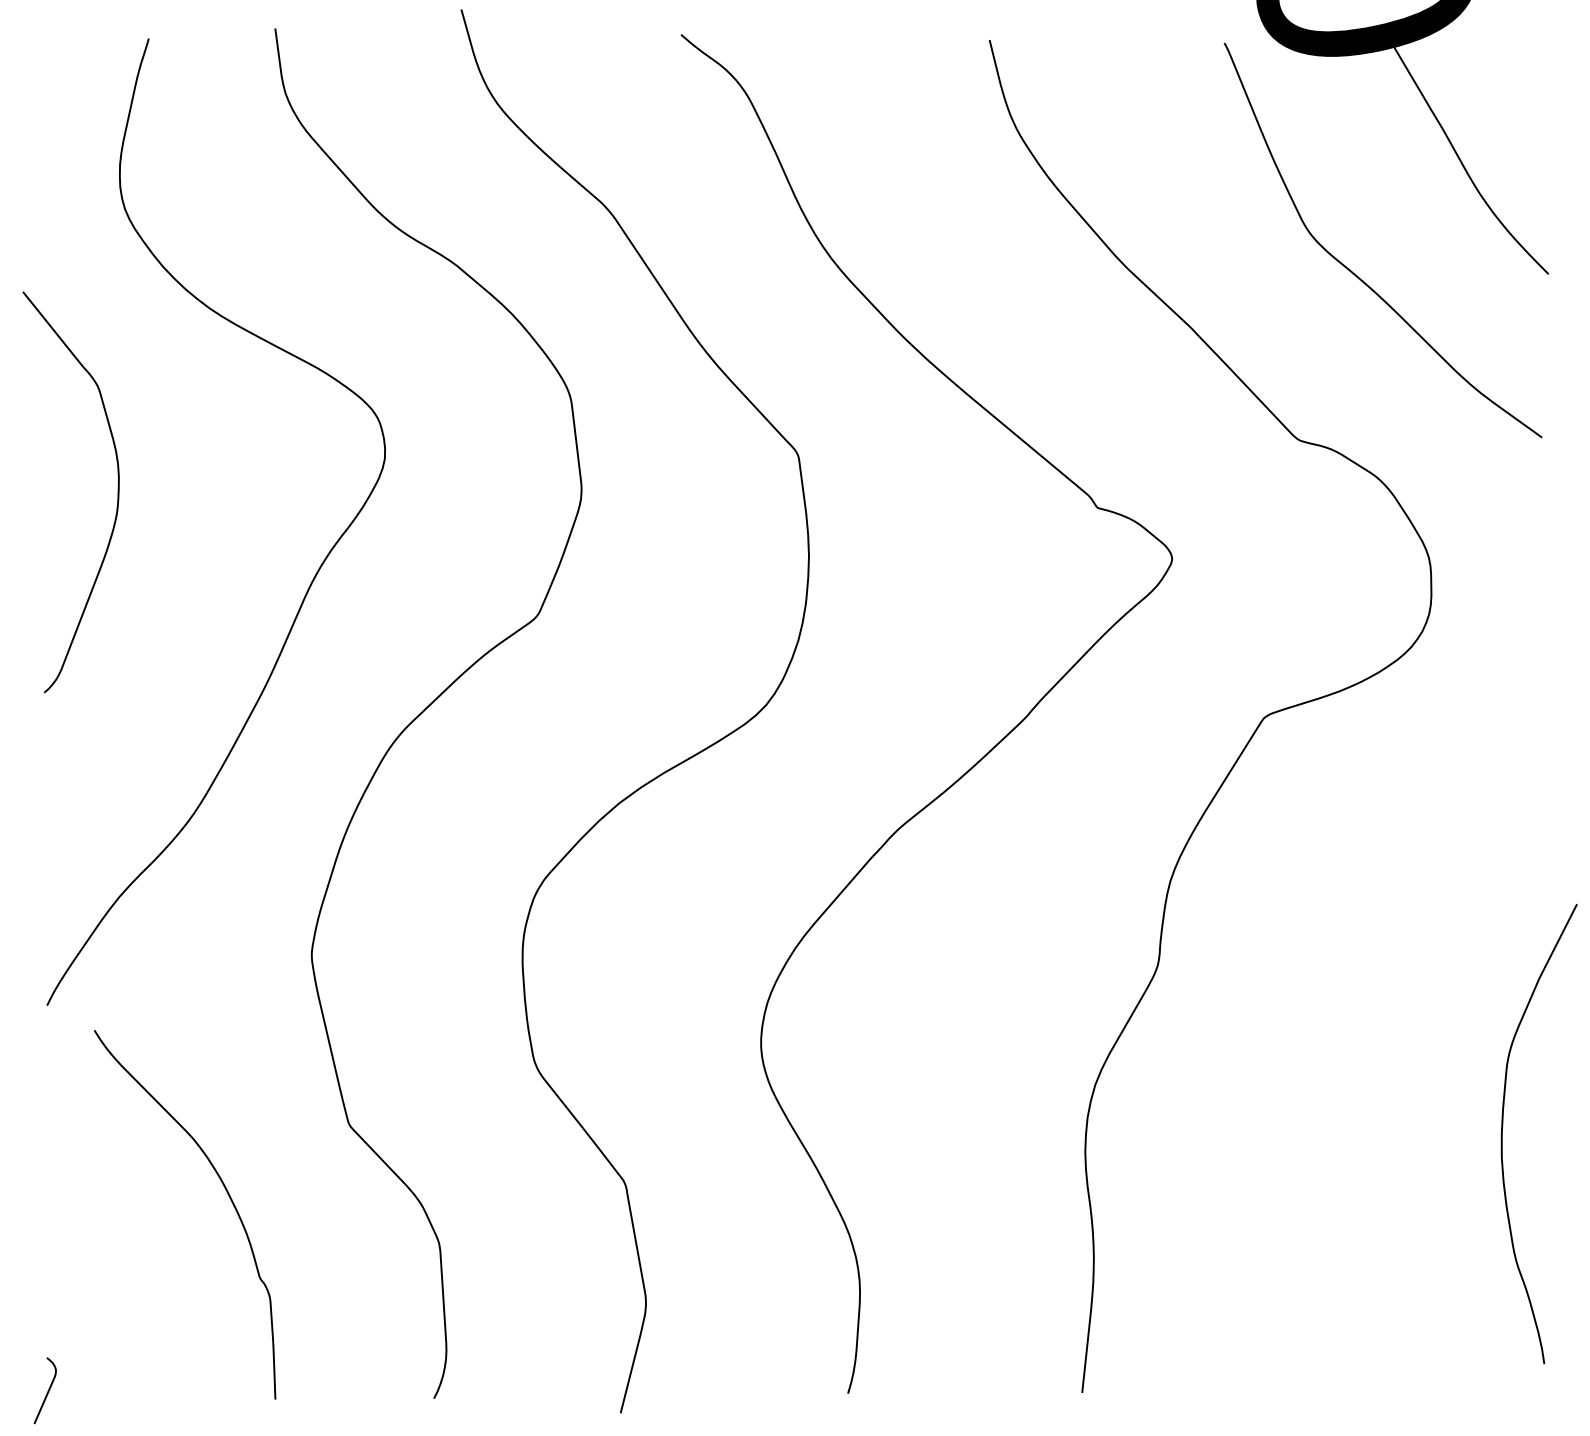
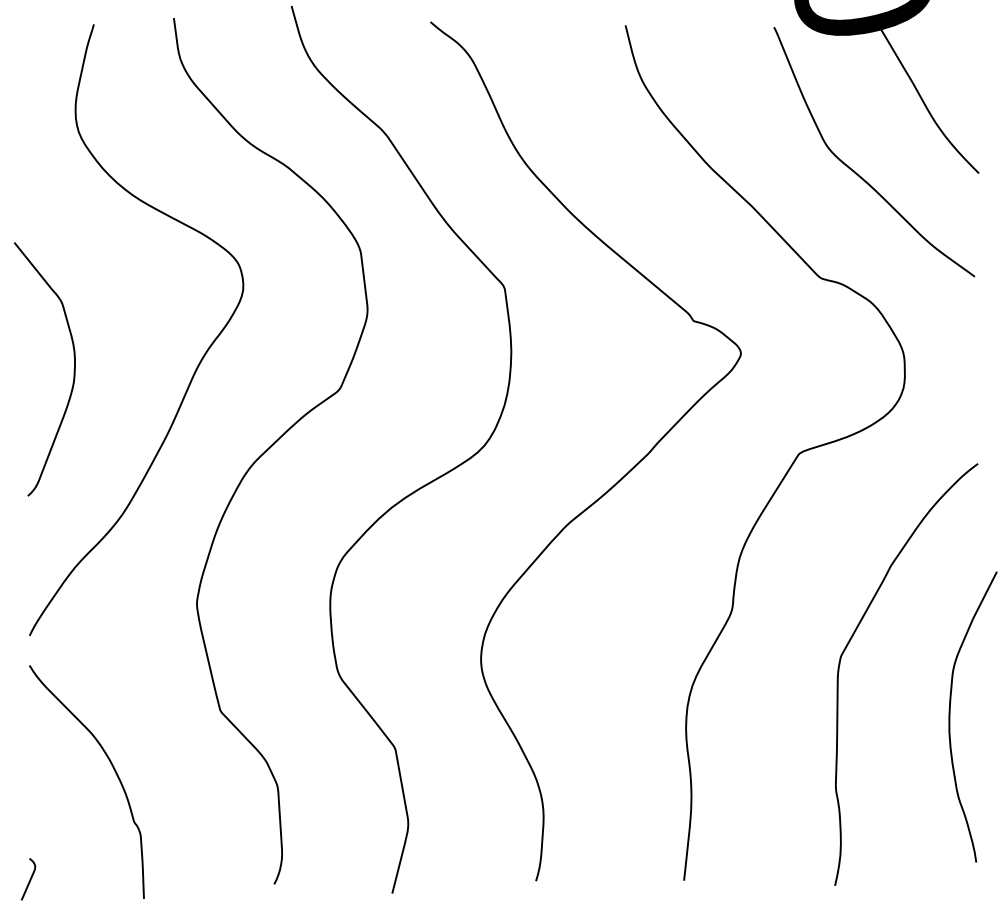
curve: (116, 494) -> (73, 370), moved
curve: (1342, 1020) -> (848, 645), added
curve: (225, 1191) -> (112, 767), moved

